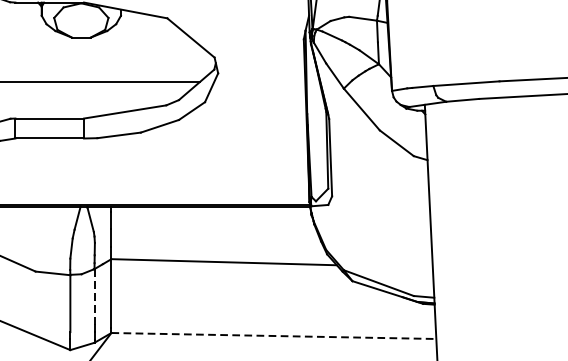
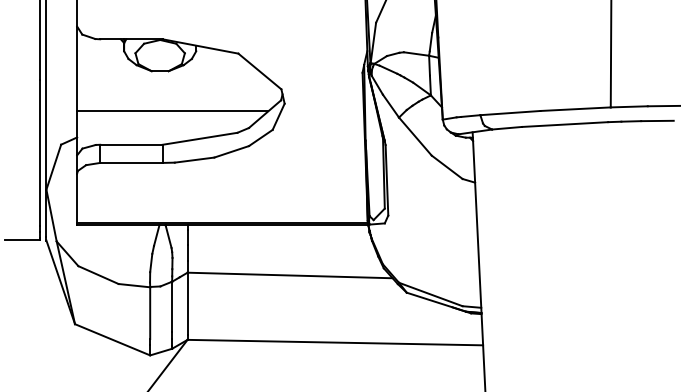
line: (94, 296) -> (172, 306), dashed -> solid
line: (274, 335) -> (335, 342), dashed -> solid

